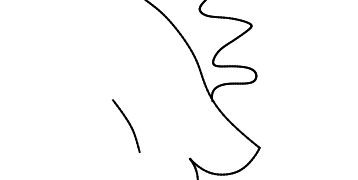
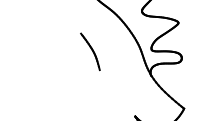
part: (126, 125) -> (90, 51), moved

